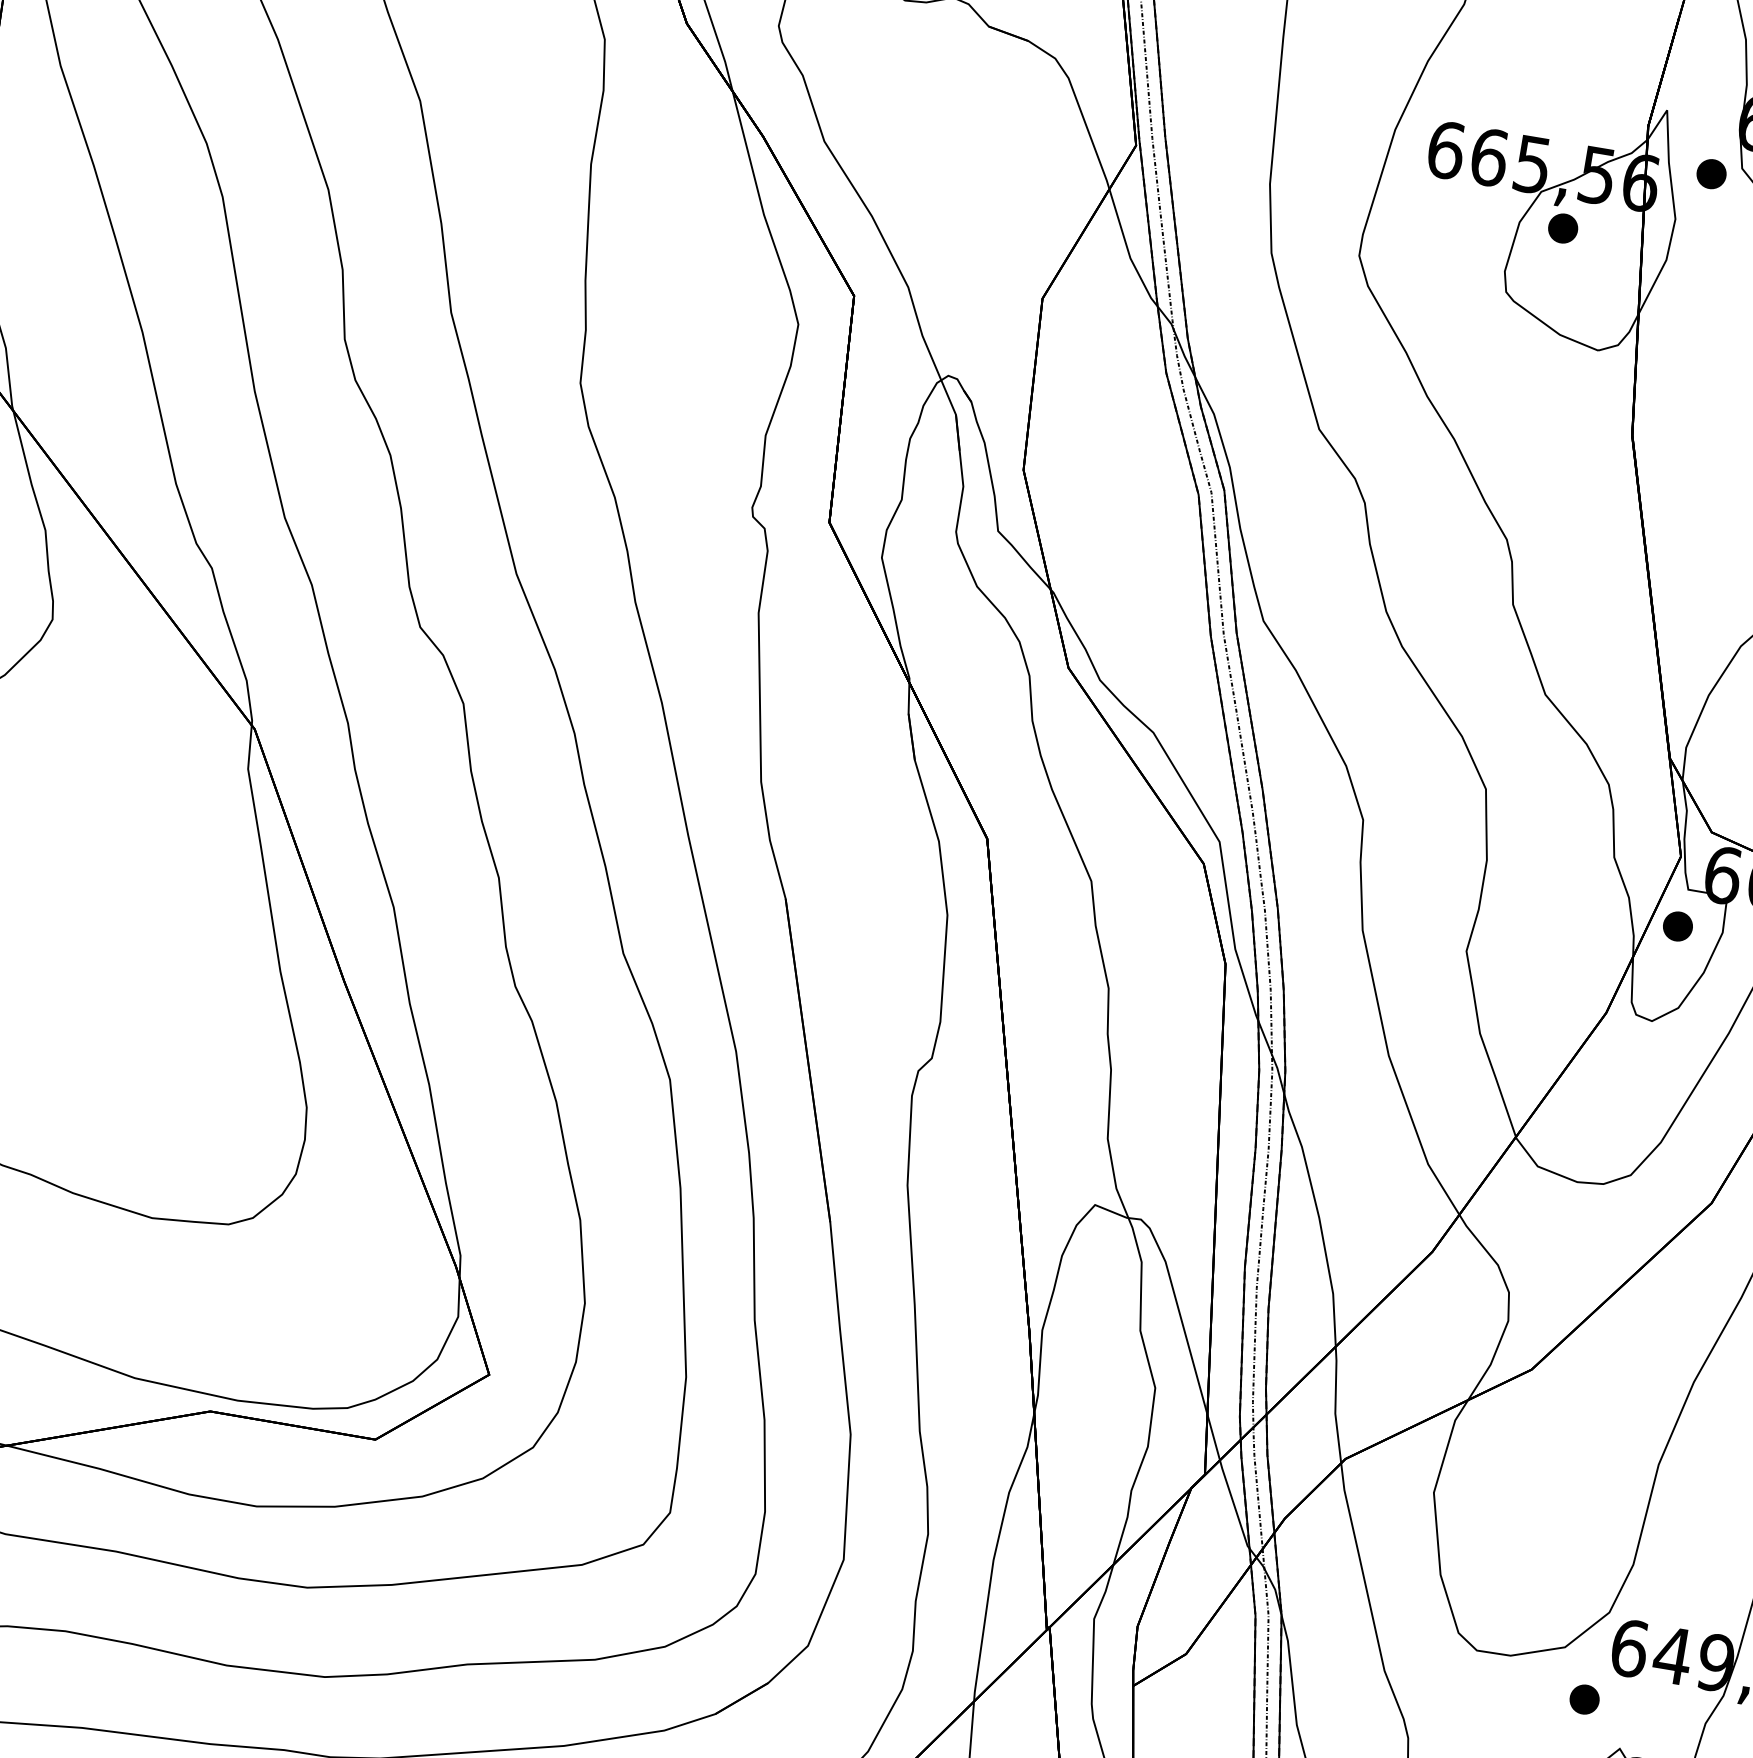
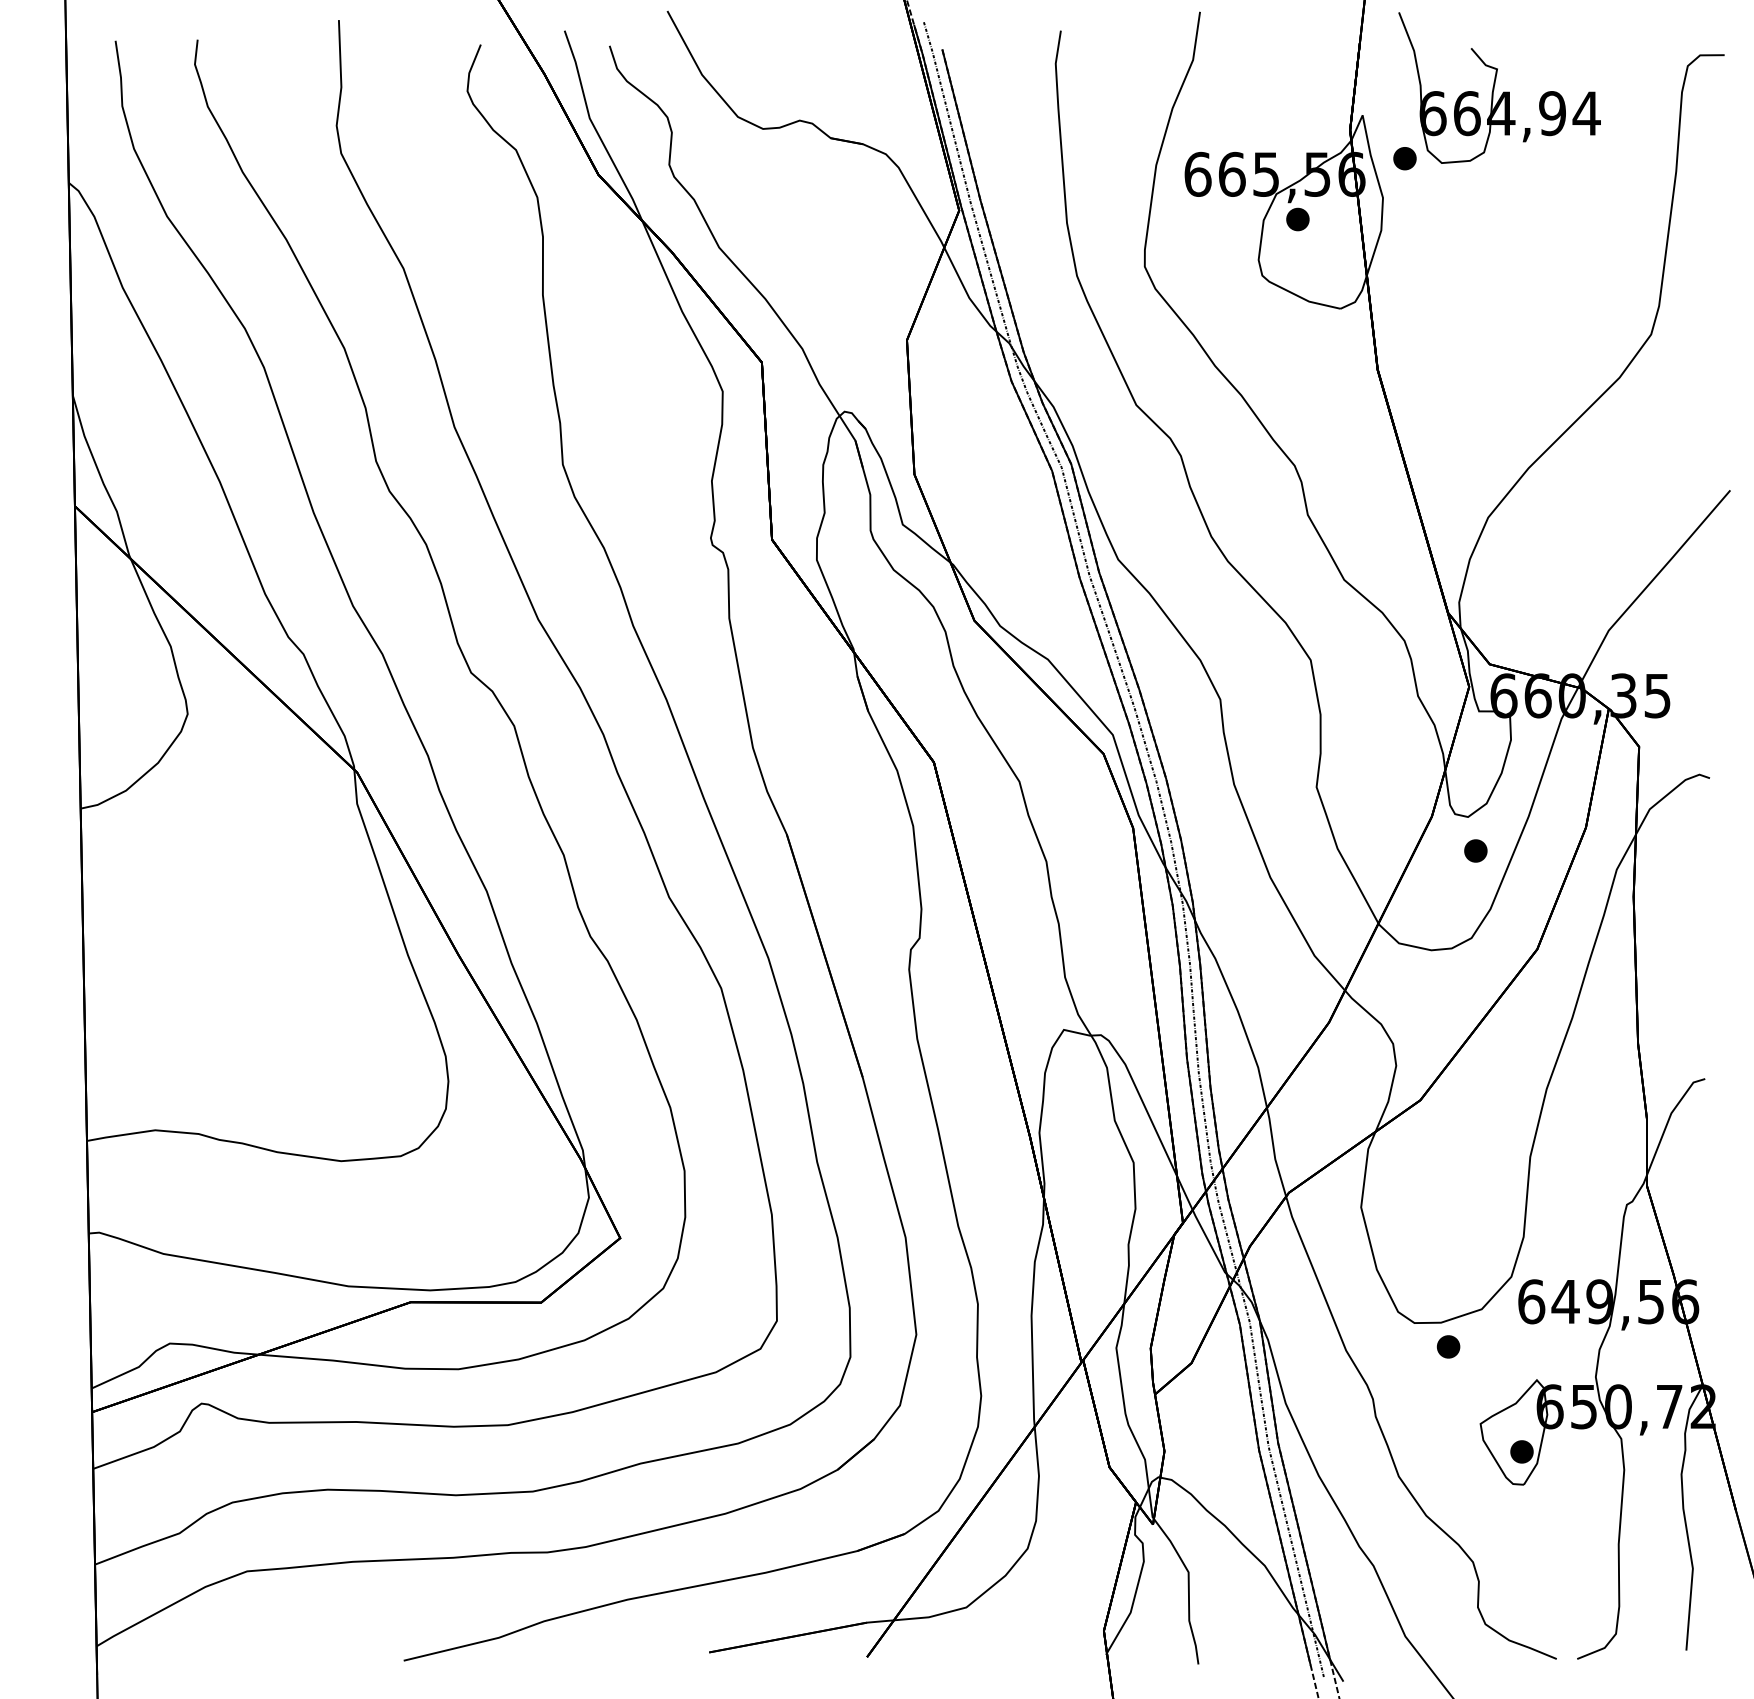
part: (1677, 925) -> (1475, 850), moved
part: (1584, 1699) -> (1448, 1346), moved

